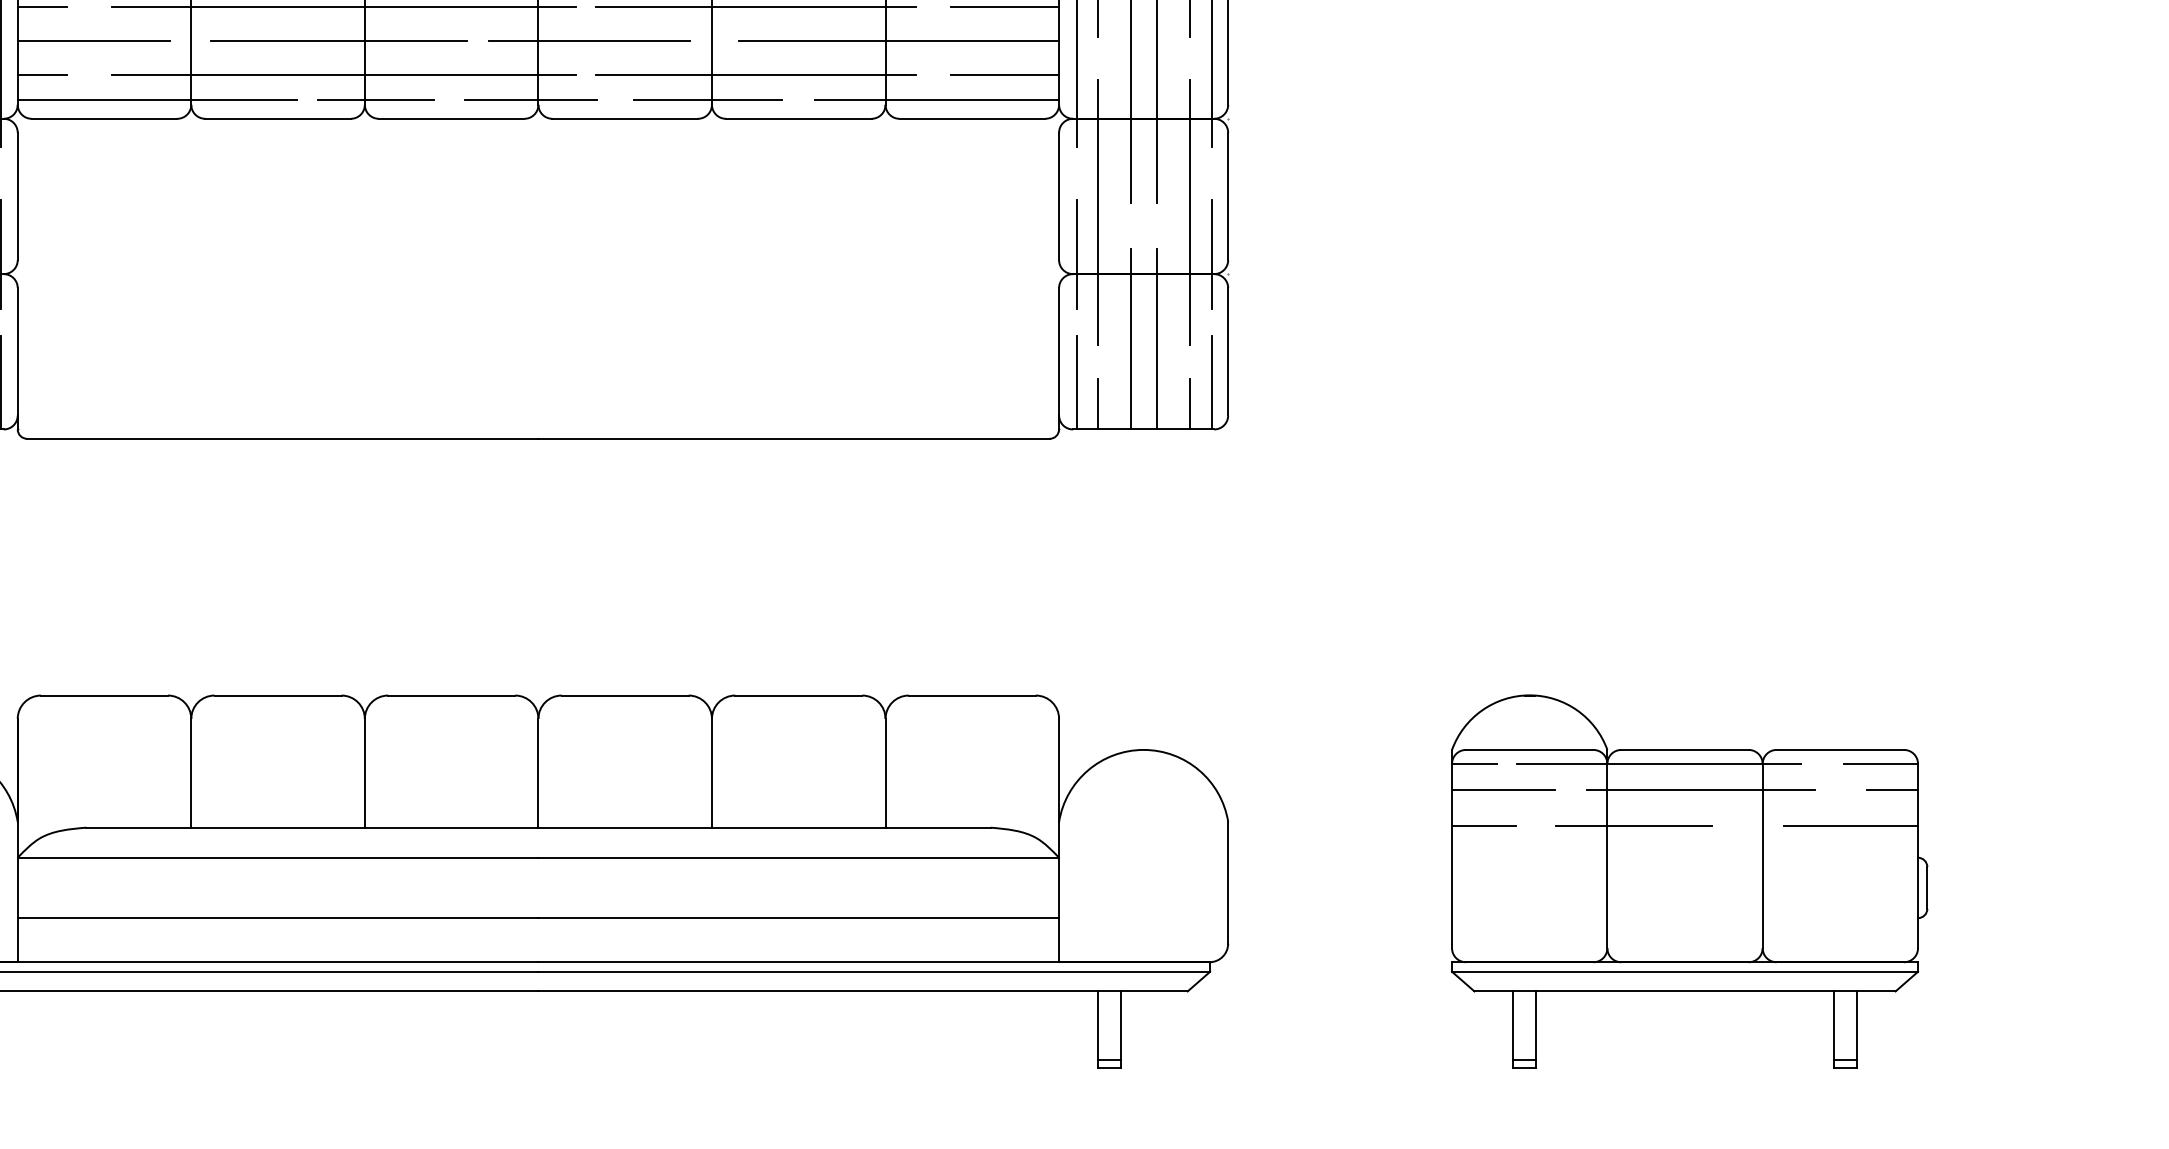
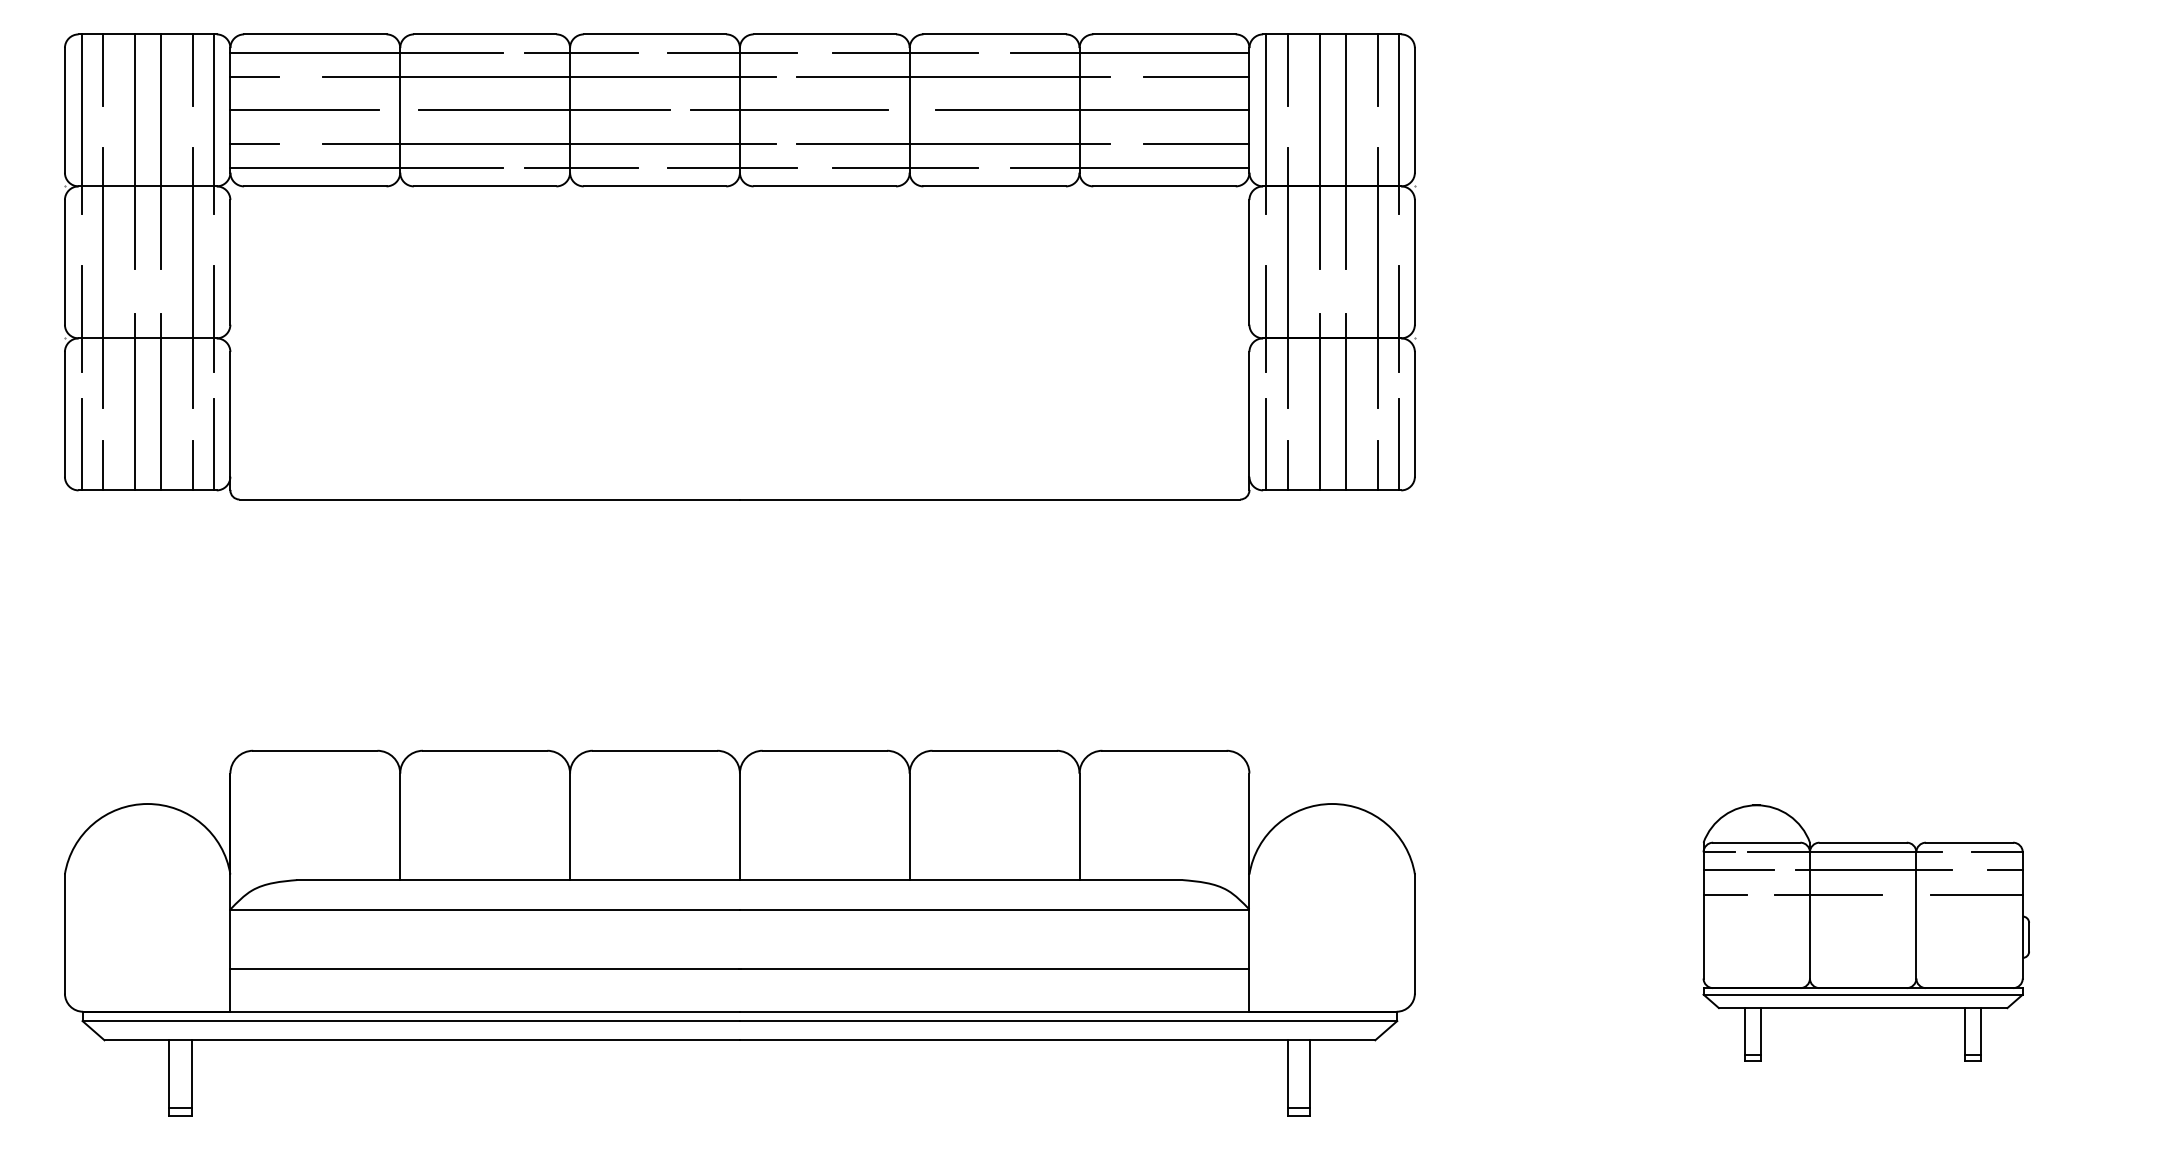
part: (1688, 881) -> (1865, 932), size x0.7

